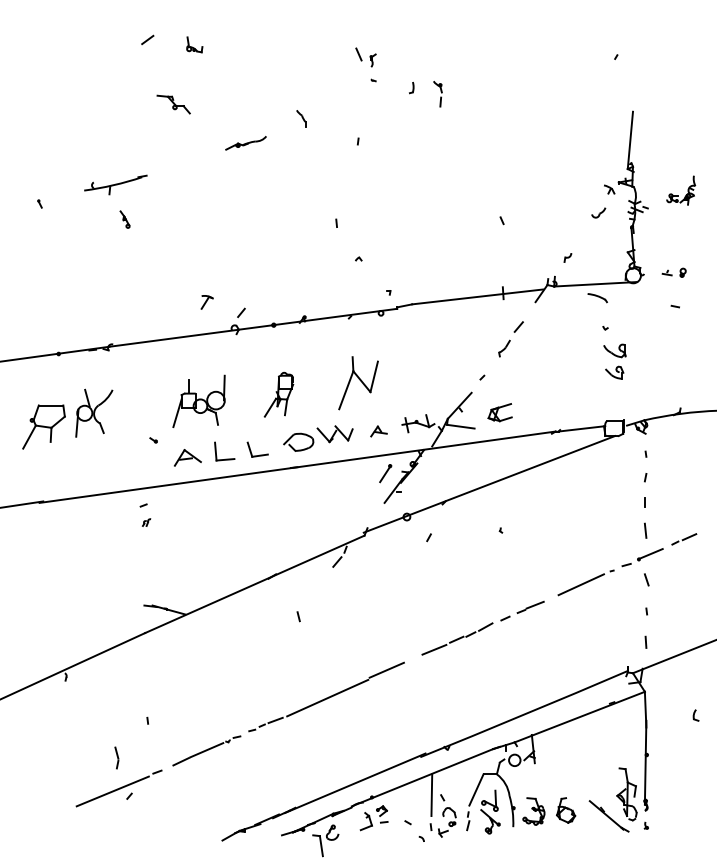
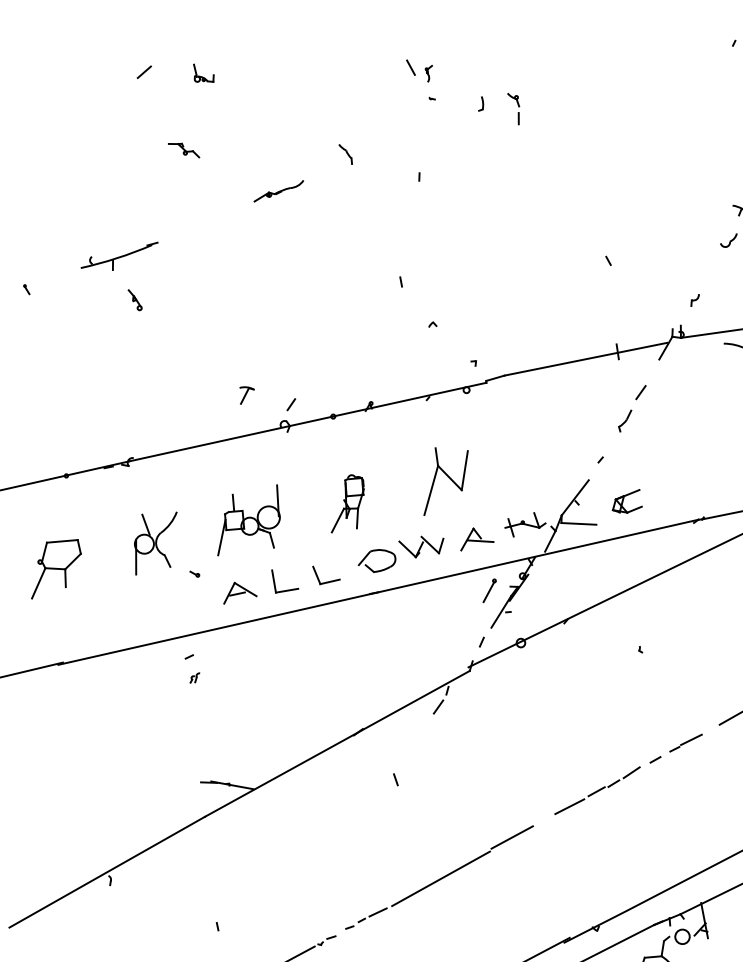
part: (173, 104) -> (183, 150), size x0.71
part: (94, 412) -> (156, 542), moved
part: (378, 431) -> (476, 538), size x1.67
line: (428, 537) -> (481, 641), moved

